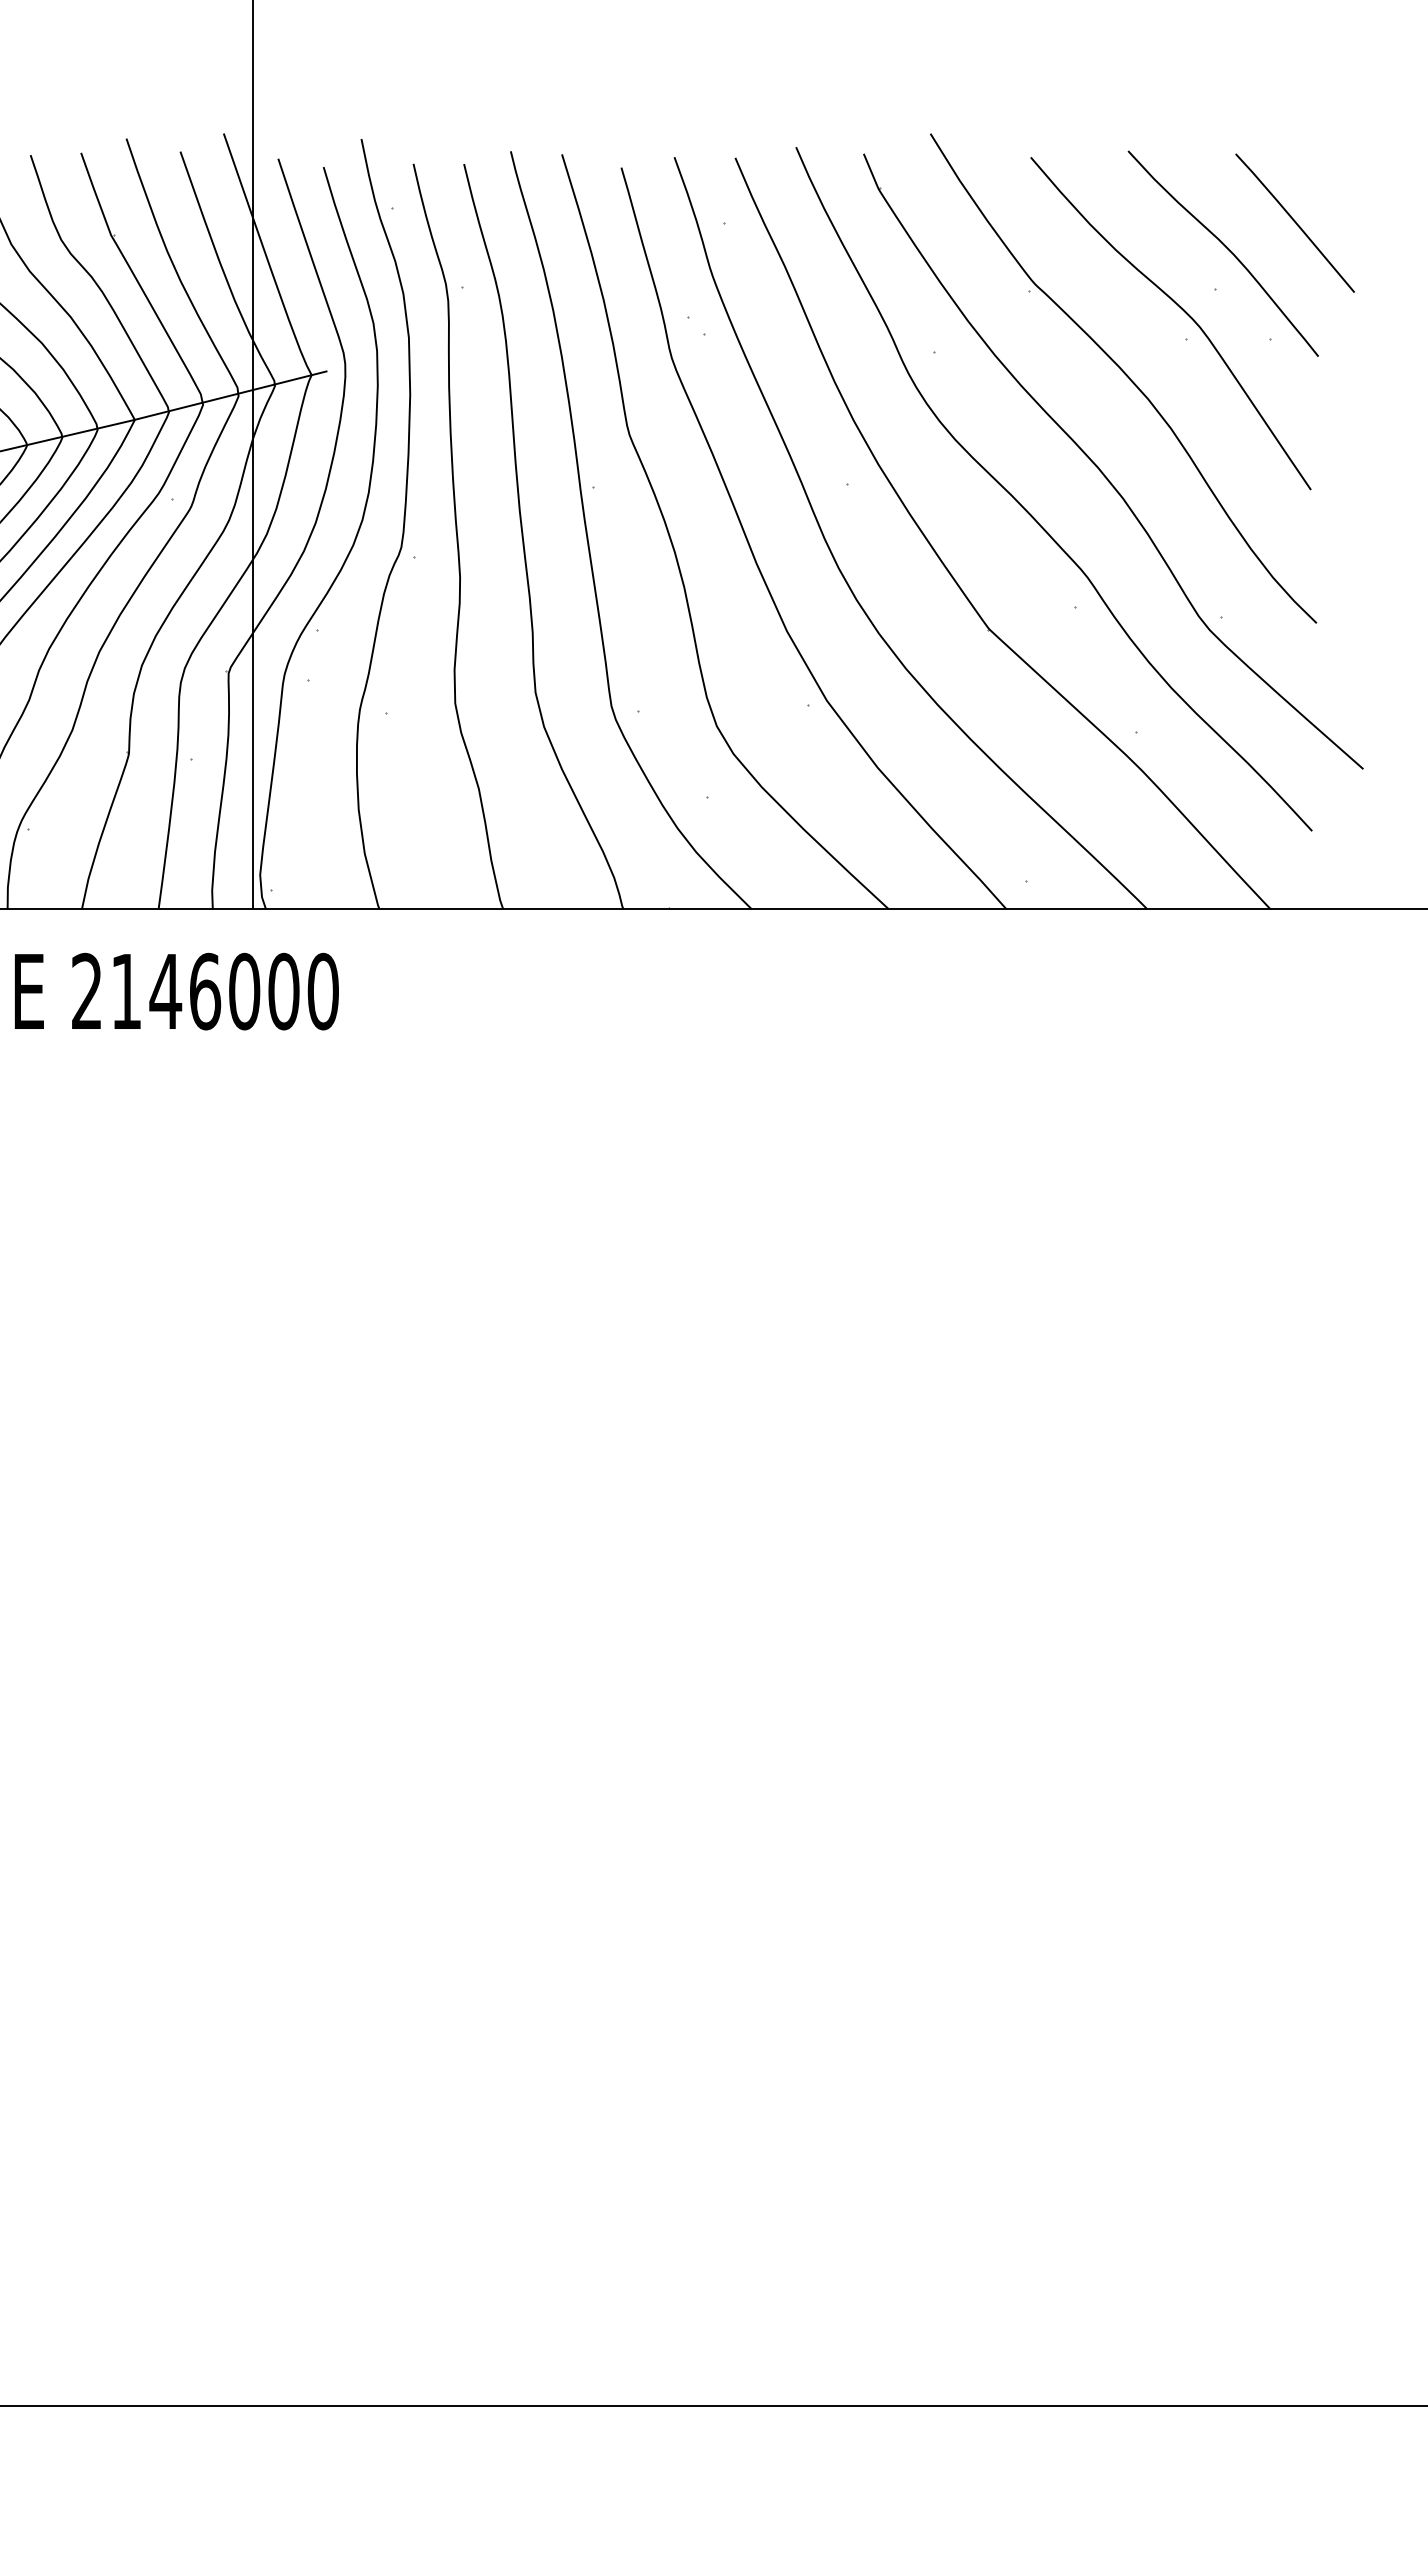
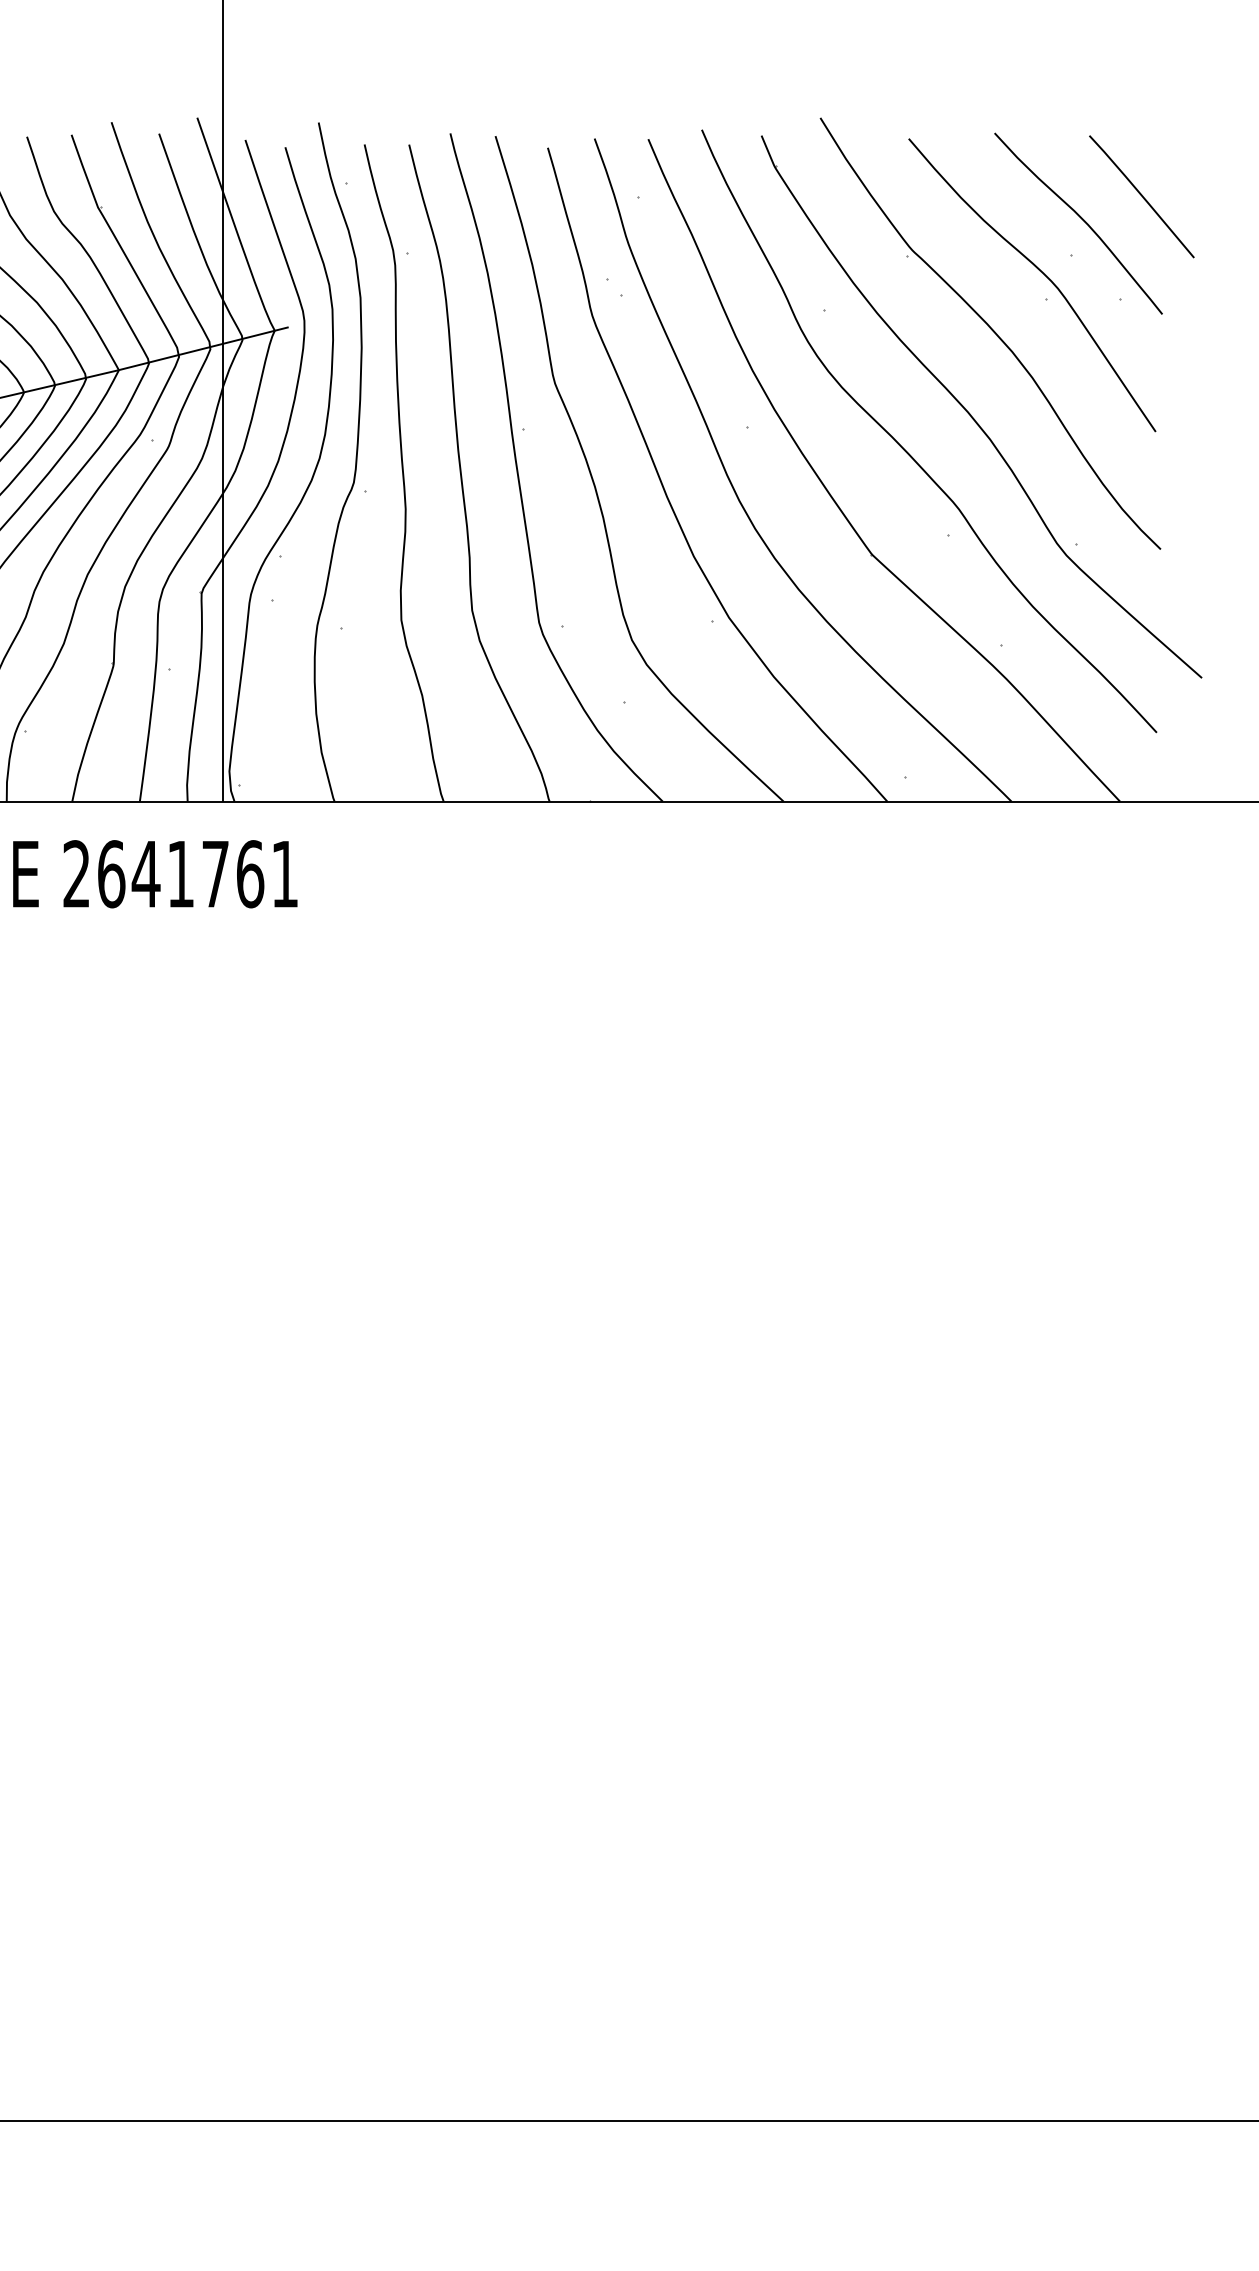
text: (224, 991) -> (197, 874), 2146000 -> 2641761

